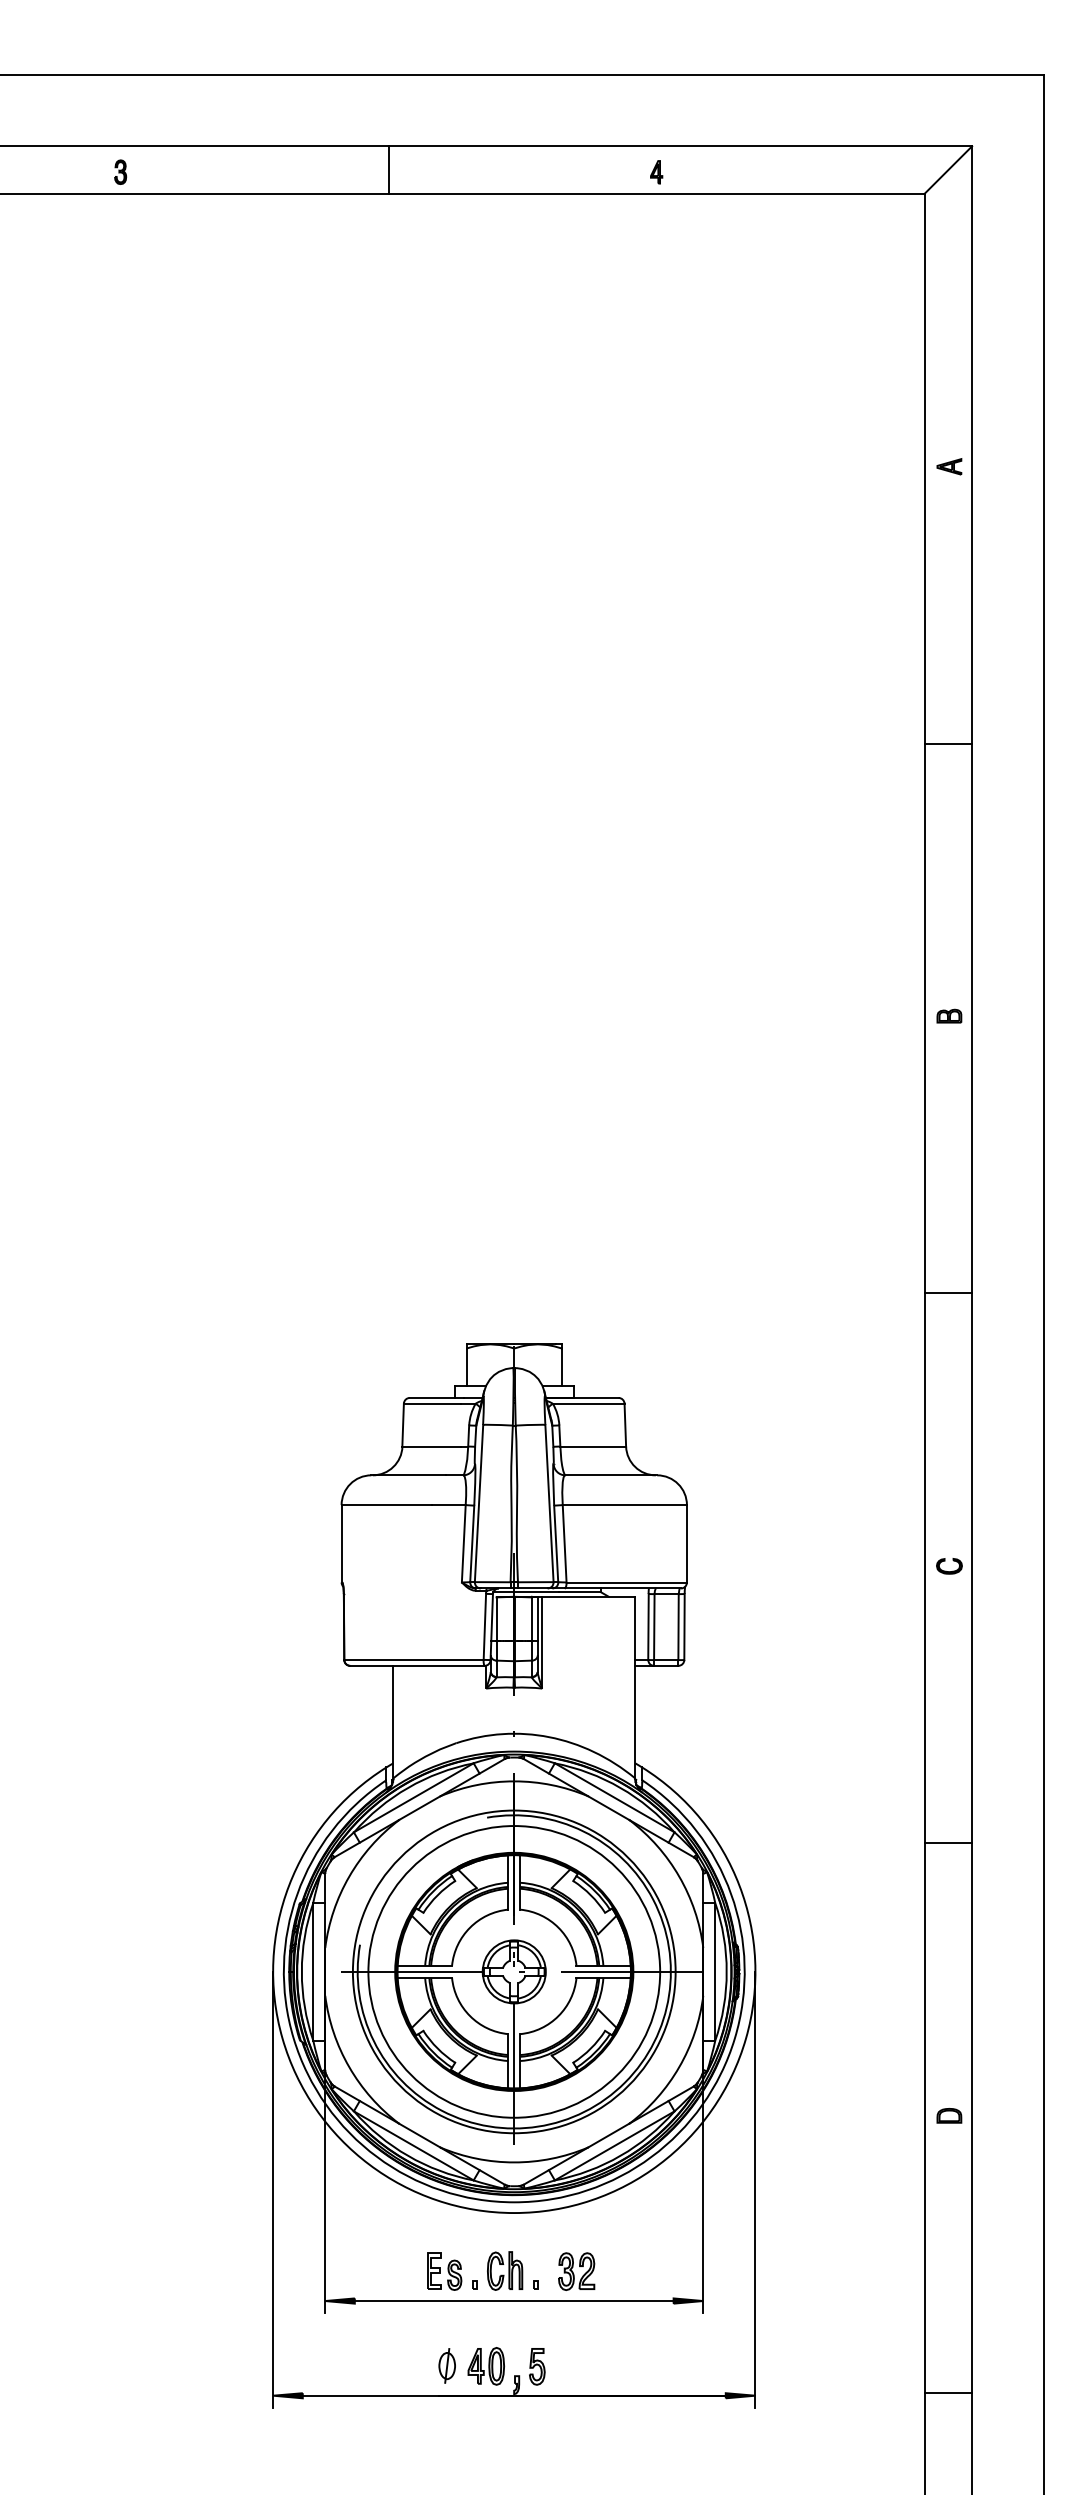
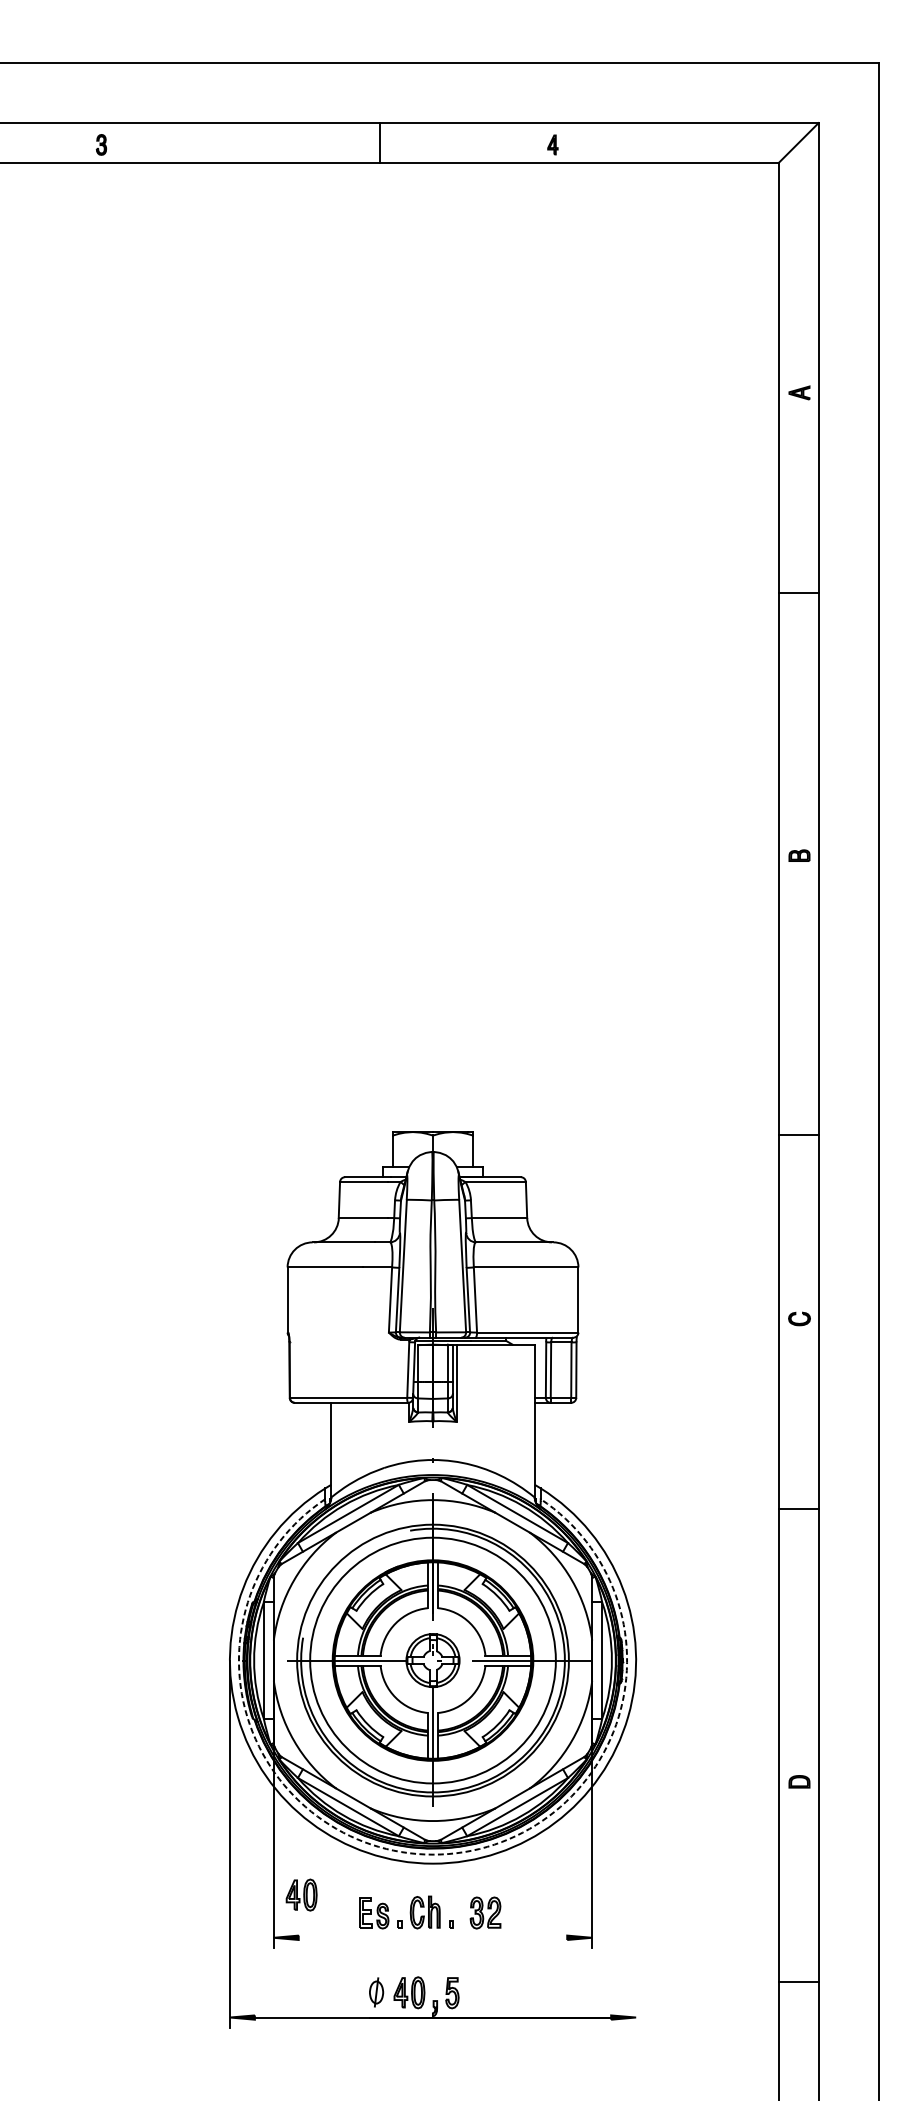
line: (388, 169) -> (380, 142), moved
line: (948, 743) -> (798, 592), moved
line: (948, 1293) -> (798, 1134), moved
line: (948, 1843) -> (798, 1509), moved
line: (755, 2189) -> (636, 1843), removed
arc: (514, 2202) -> (433, 1854), solid -> dashed
part: (357, 2250) -> (300, 1895), added
line: (513, 2301) -> (432, 1938), removed
line: (948, 2392) -> (798, 1981), moved

